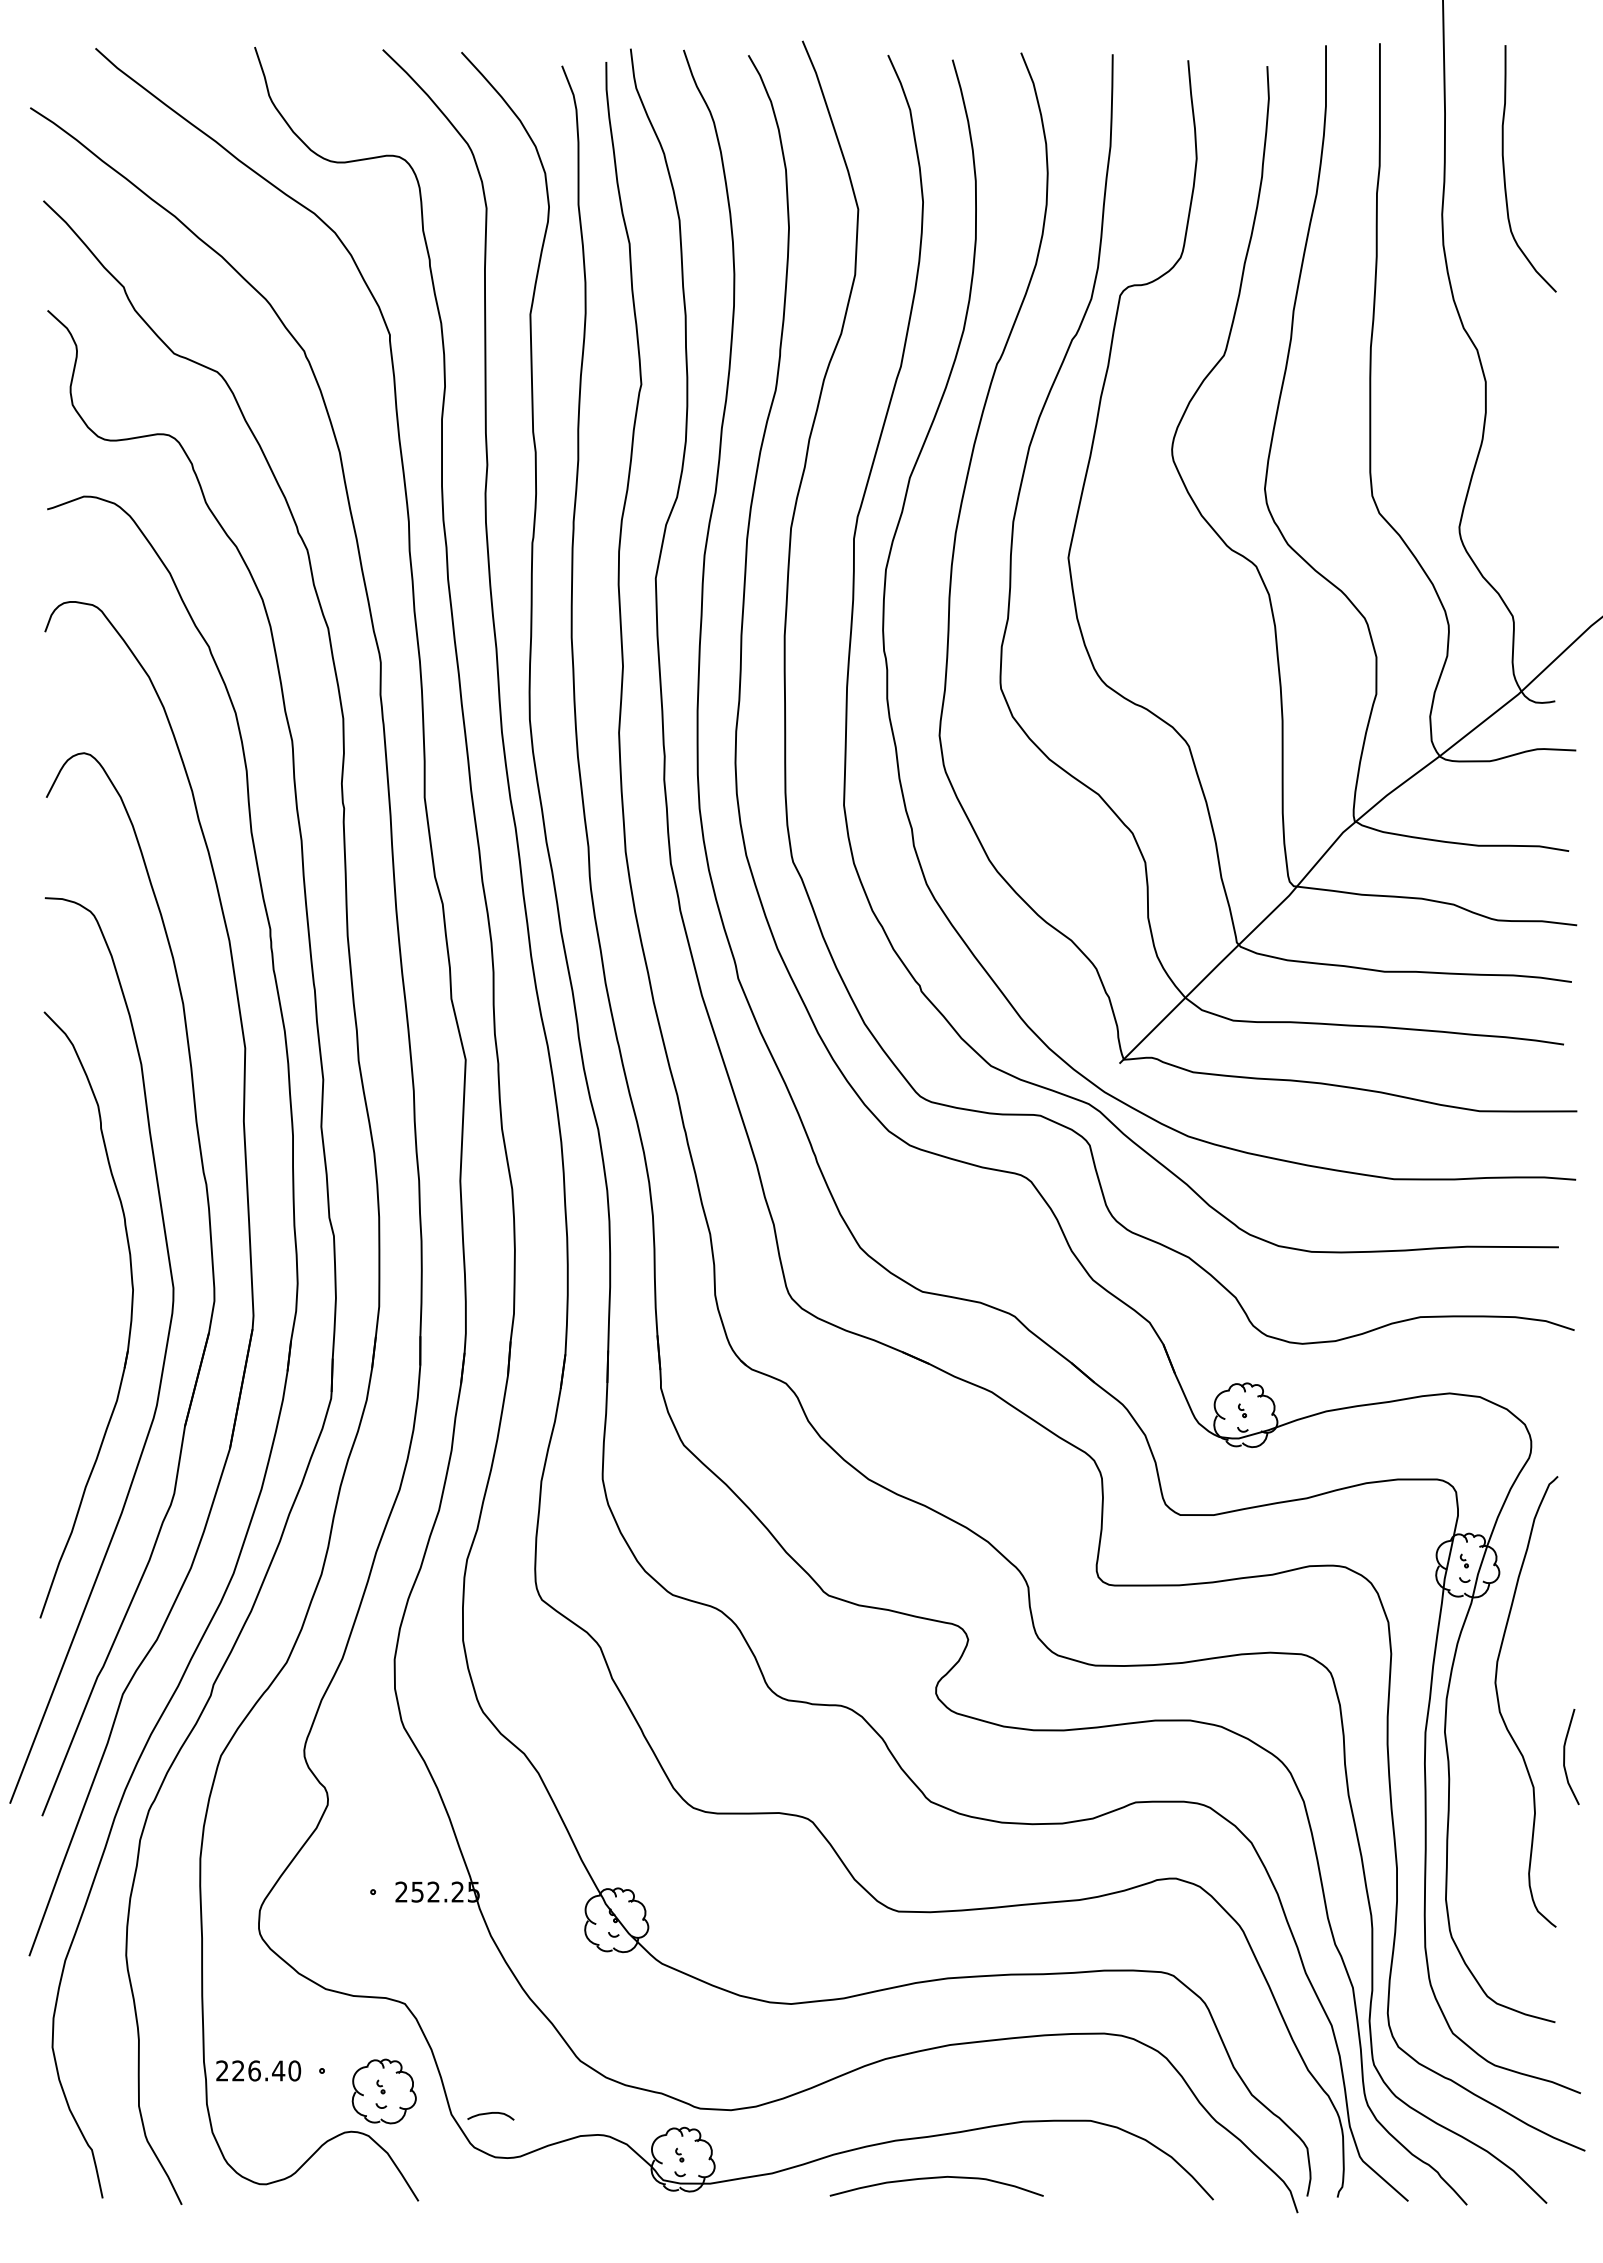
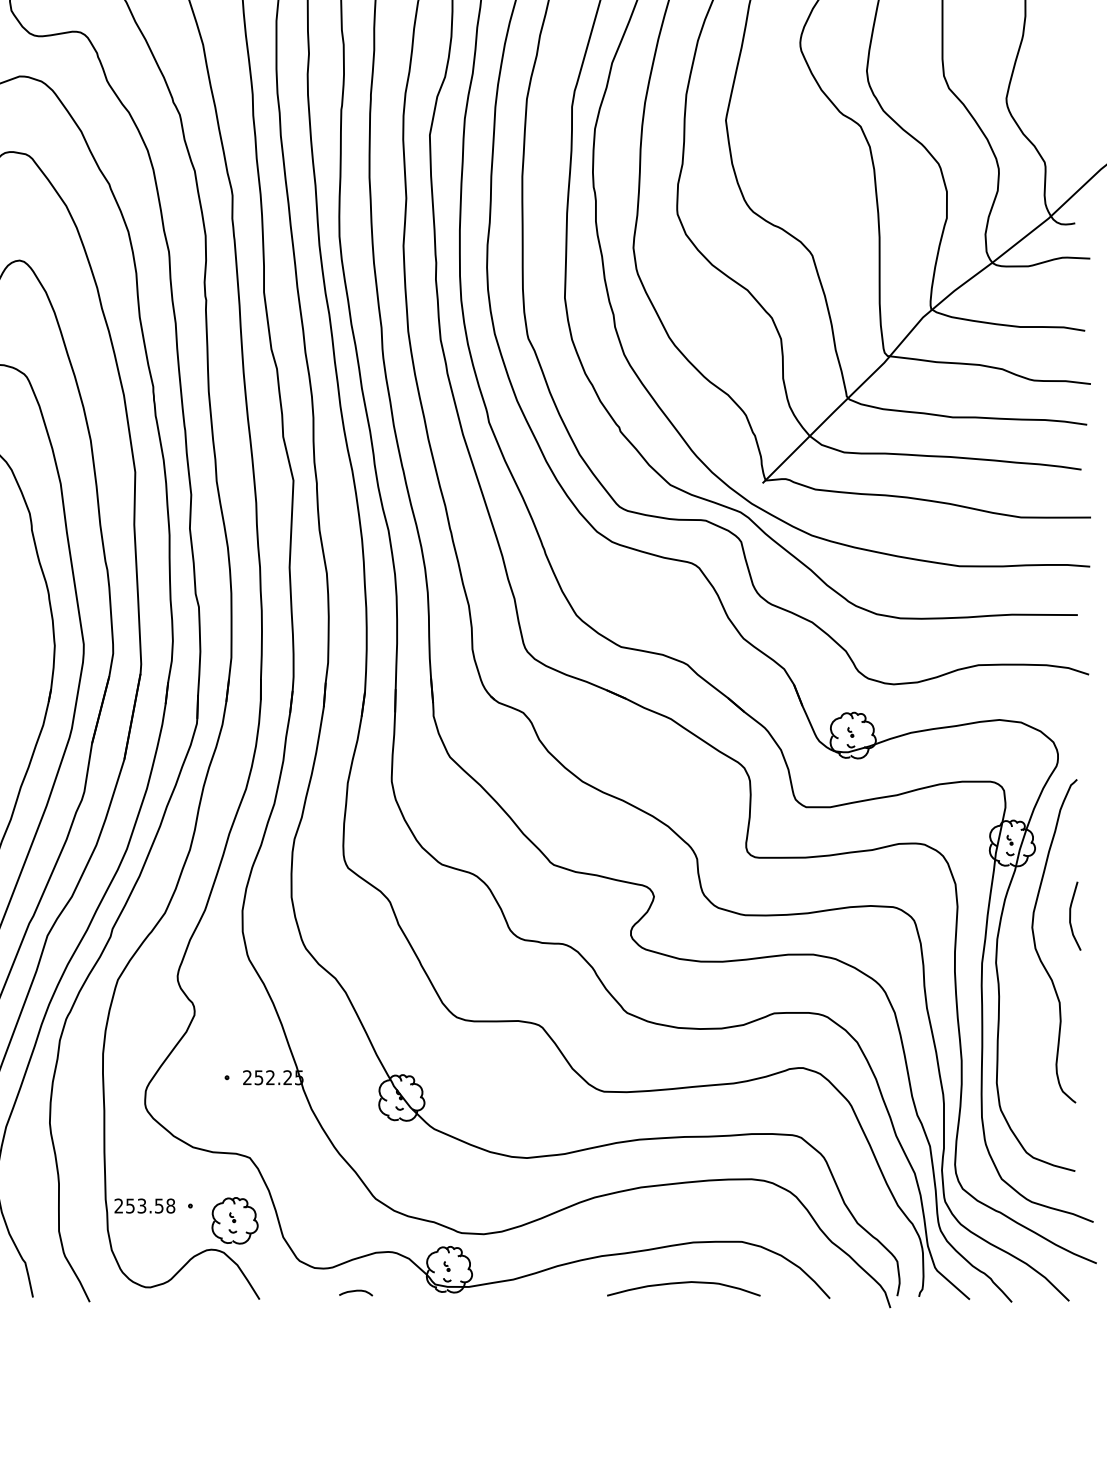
curve: (1565, 1757) -> (1071, 916), moved
text: (266, 2070) -> (150, 1205), 226.40 -> 253.58
curve: (489, 2114) -> (355, 1291), moved
curve: (936, 2178) -> (683, 1283), moved

